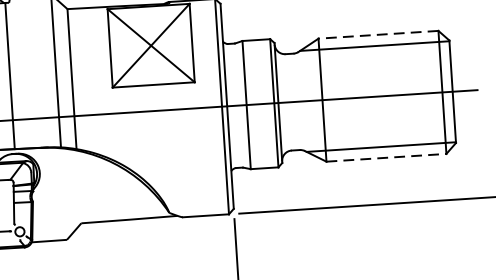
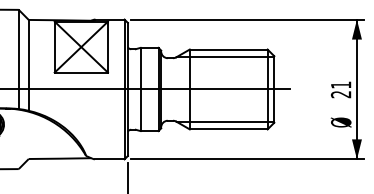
line: (378, 34) -> (228, 49), dashed -> solid
line: (386, 157) -> (228, 129), dashed -> solid

